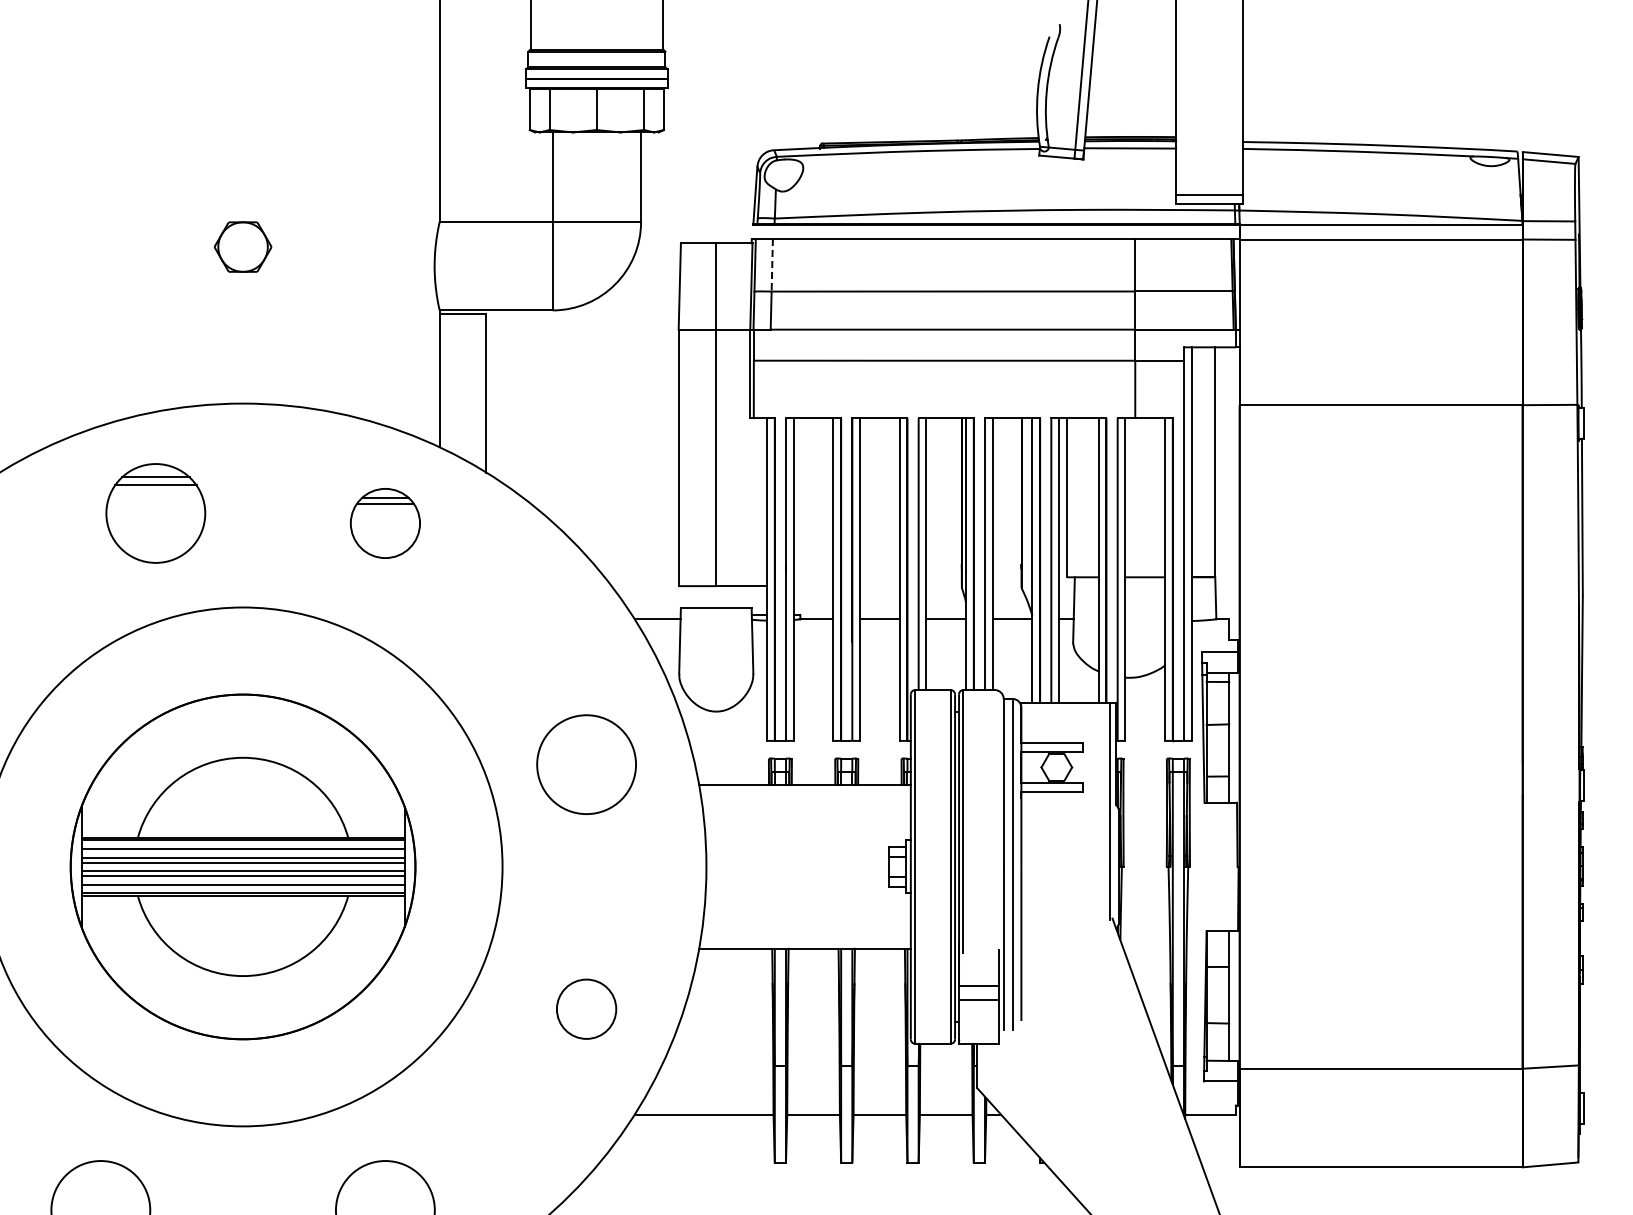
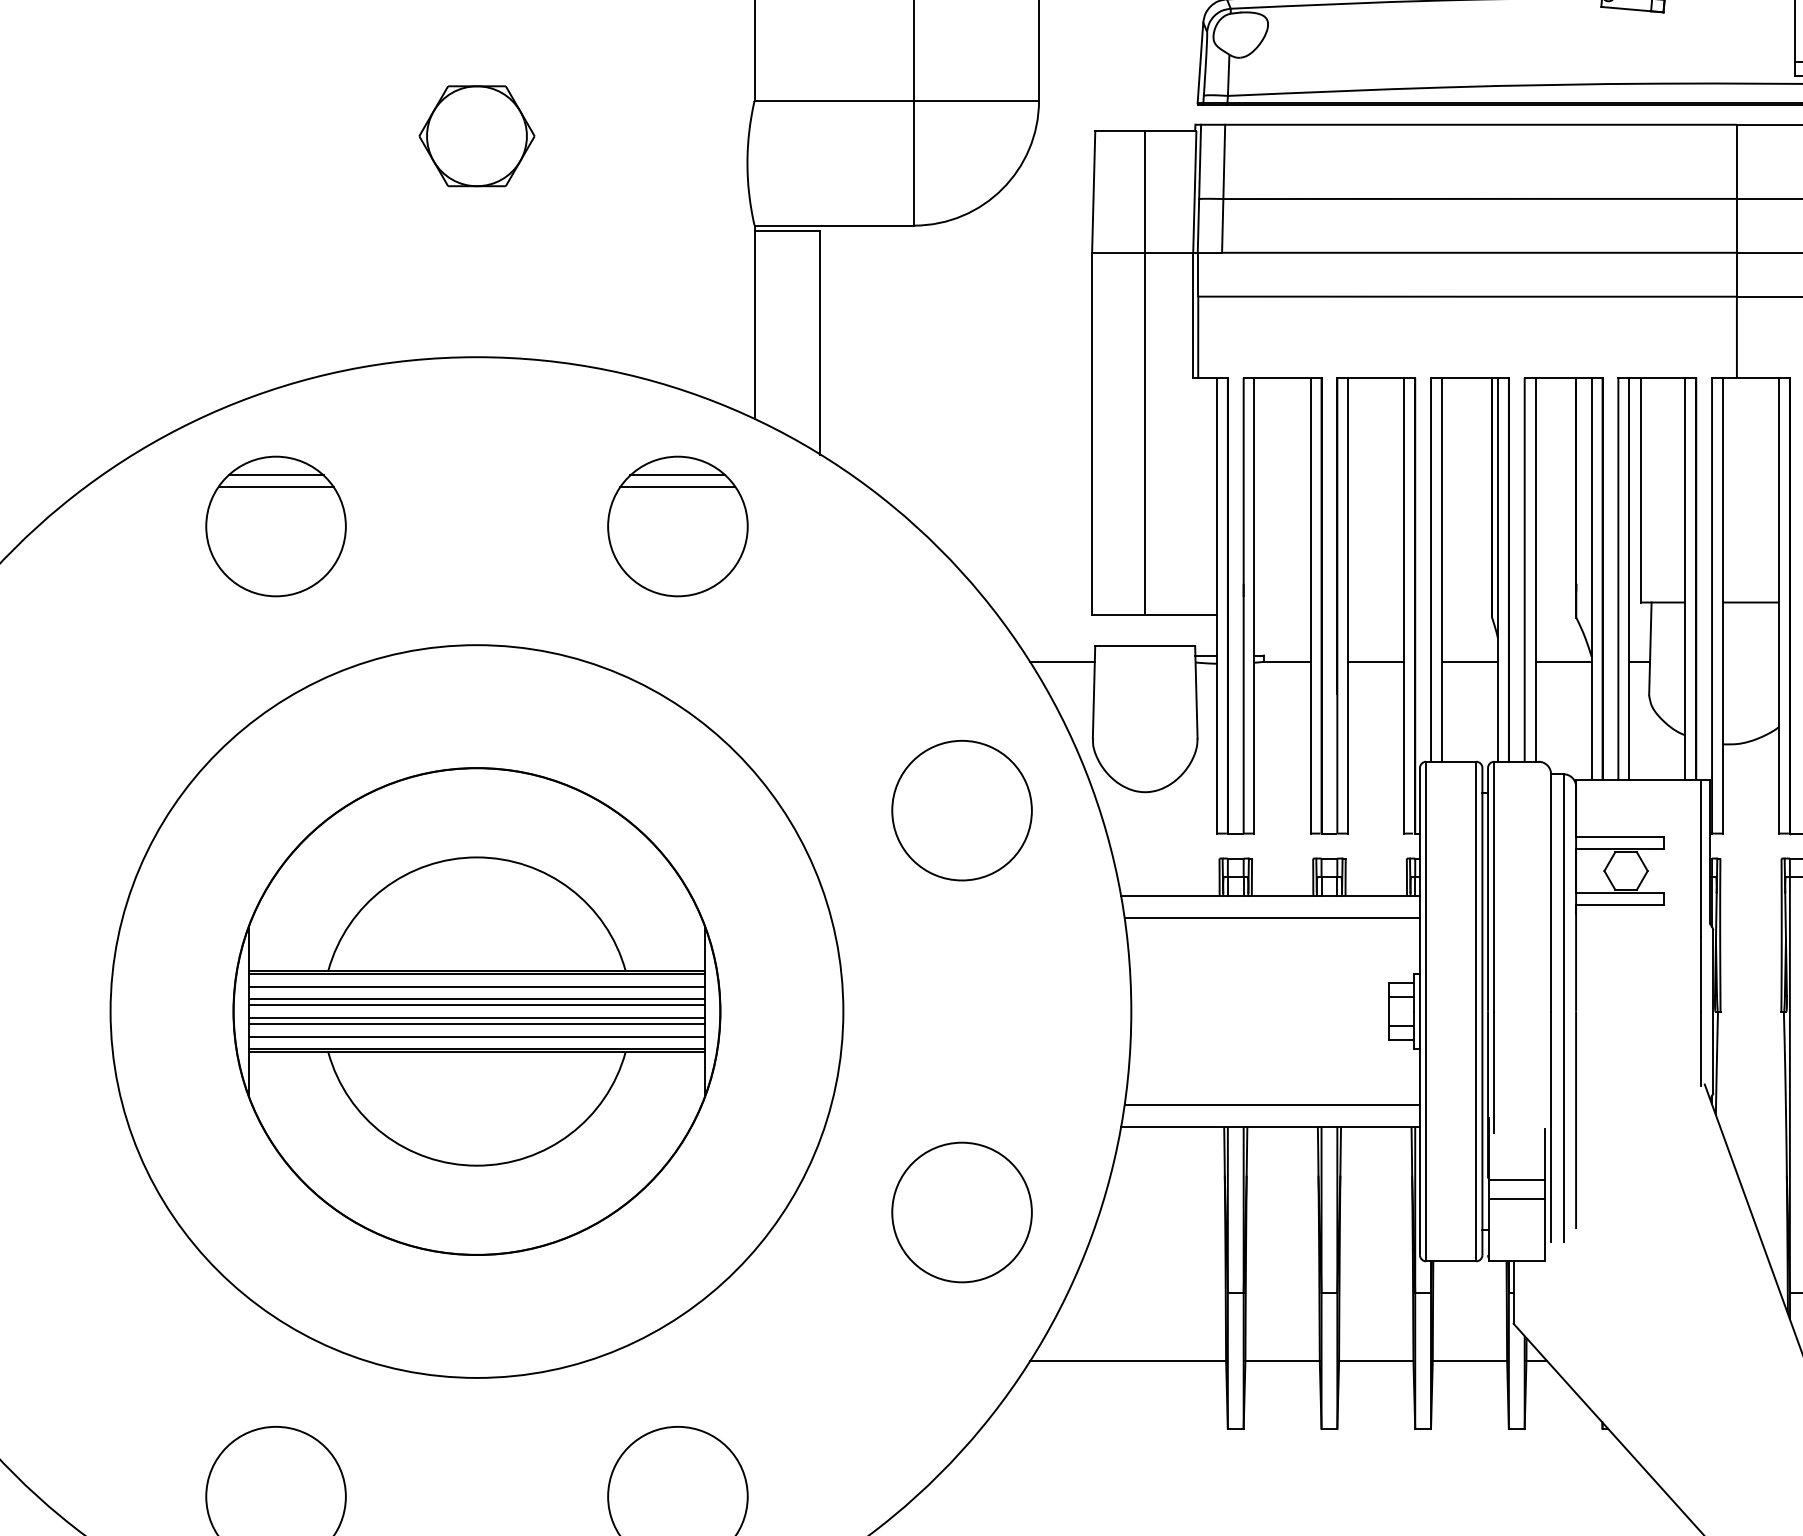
part: (242, 246) -> (476, 135), size x1.43
line: (772, 265) -> (1224, 162), dashed -> solid
part: (155, 513) -> (275, 526), moved
part: (385, 523) -> (678, 526), size x1.43
circle: (586, 764) -> (961, 810), moved
line: (805, 800) -> (1271, 917), added
line: (805, 933) -> (1271, 1105), added
circle: (586, 1008) -> (961, 1211), size x1.67

